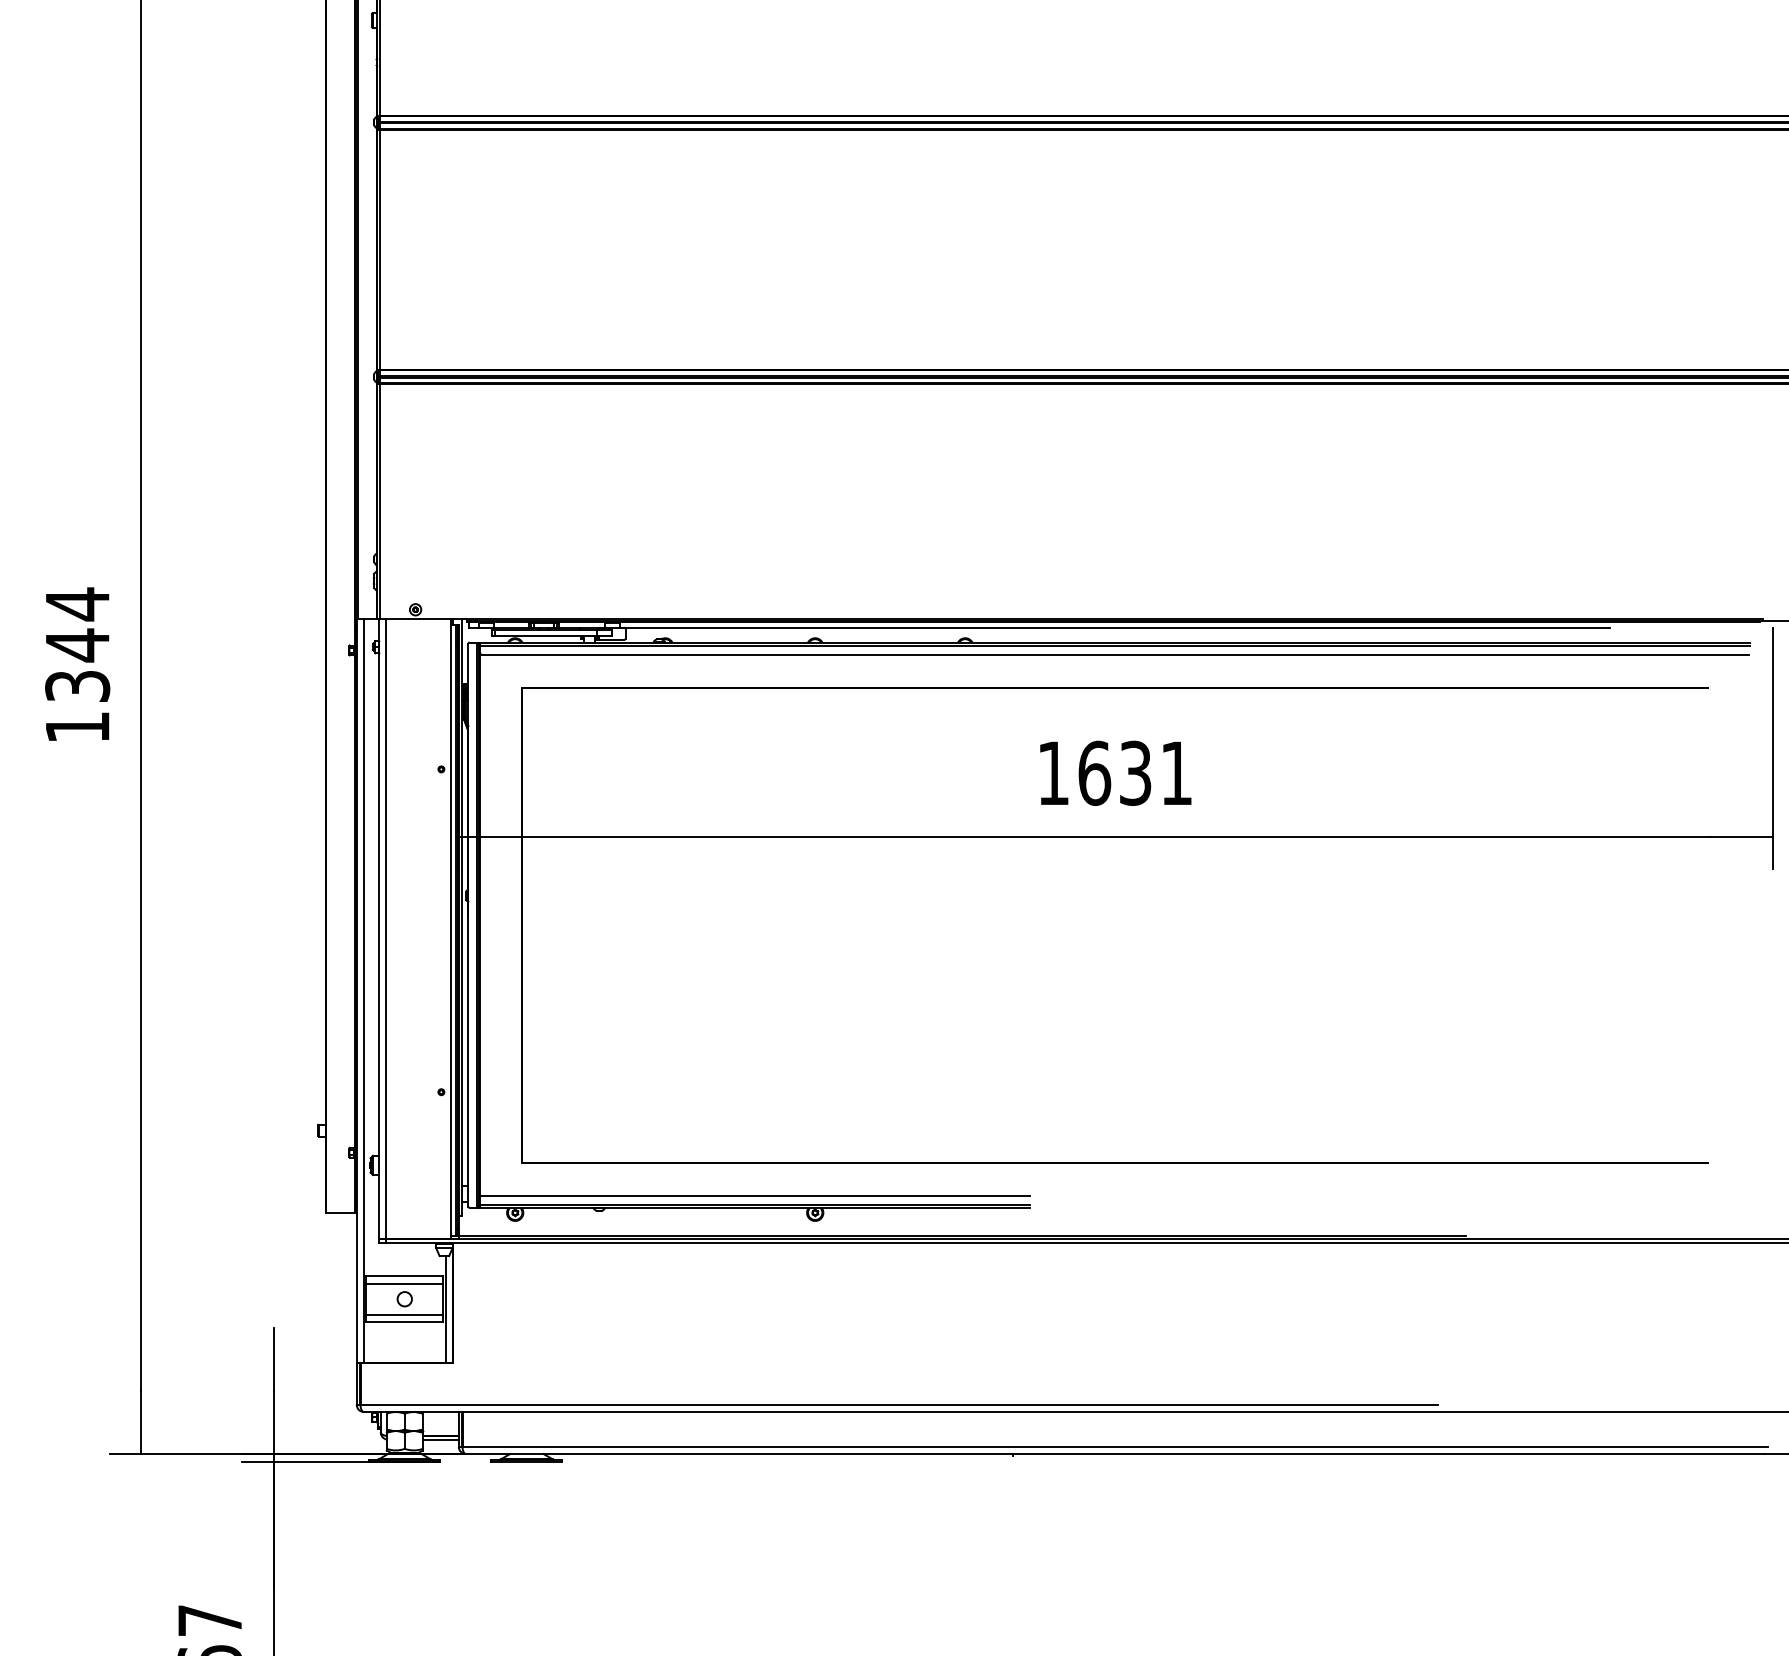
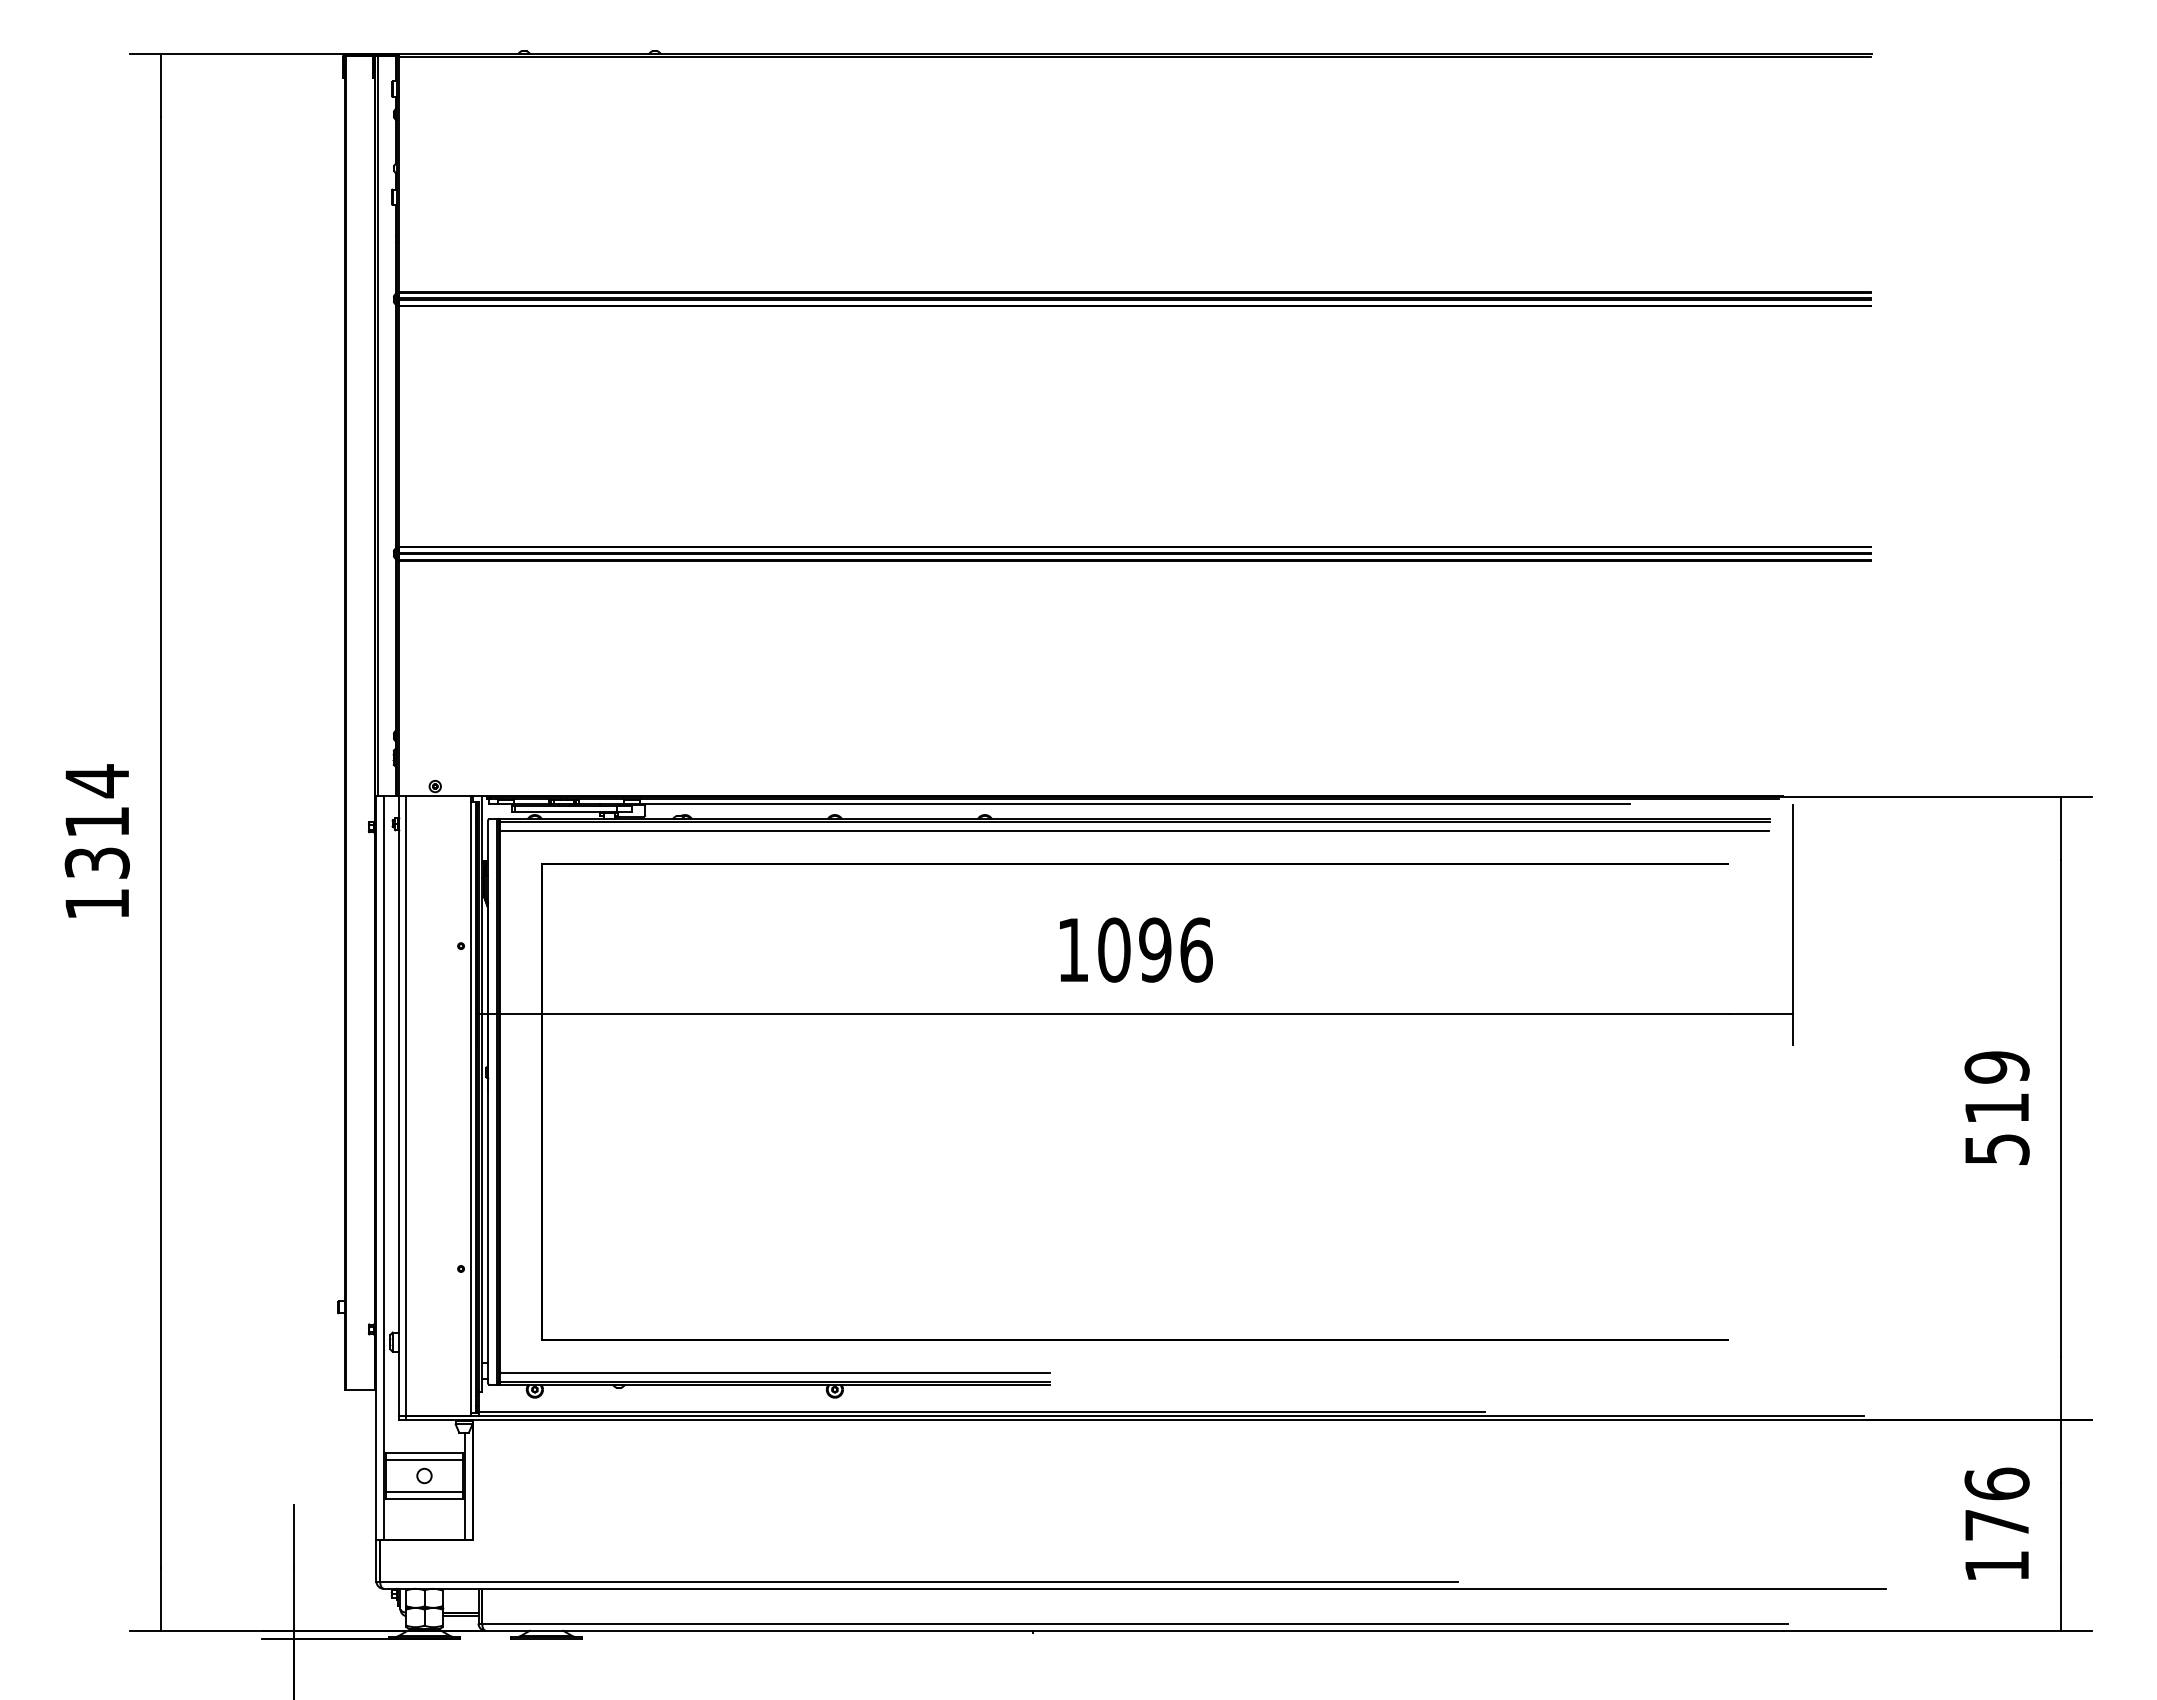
text: (76, 645) -> (96, 822), 1344 -> 1314
text: (1135, 772) -> (1155, 949), 1631 -> 1096

